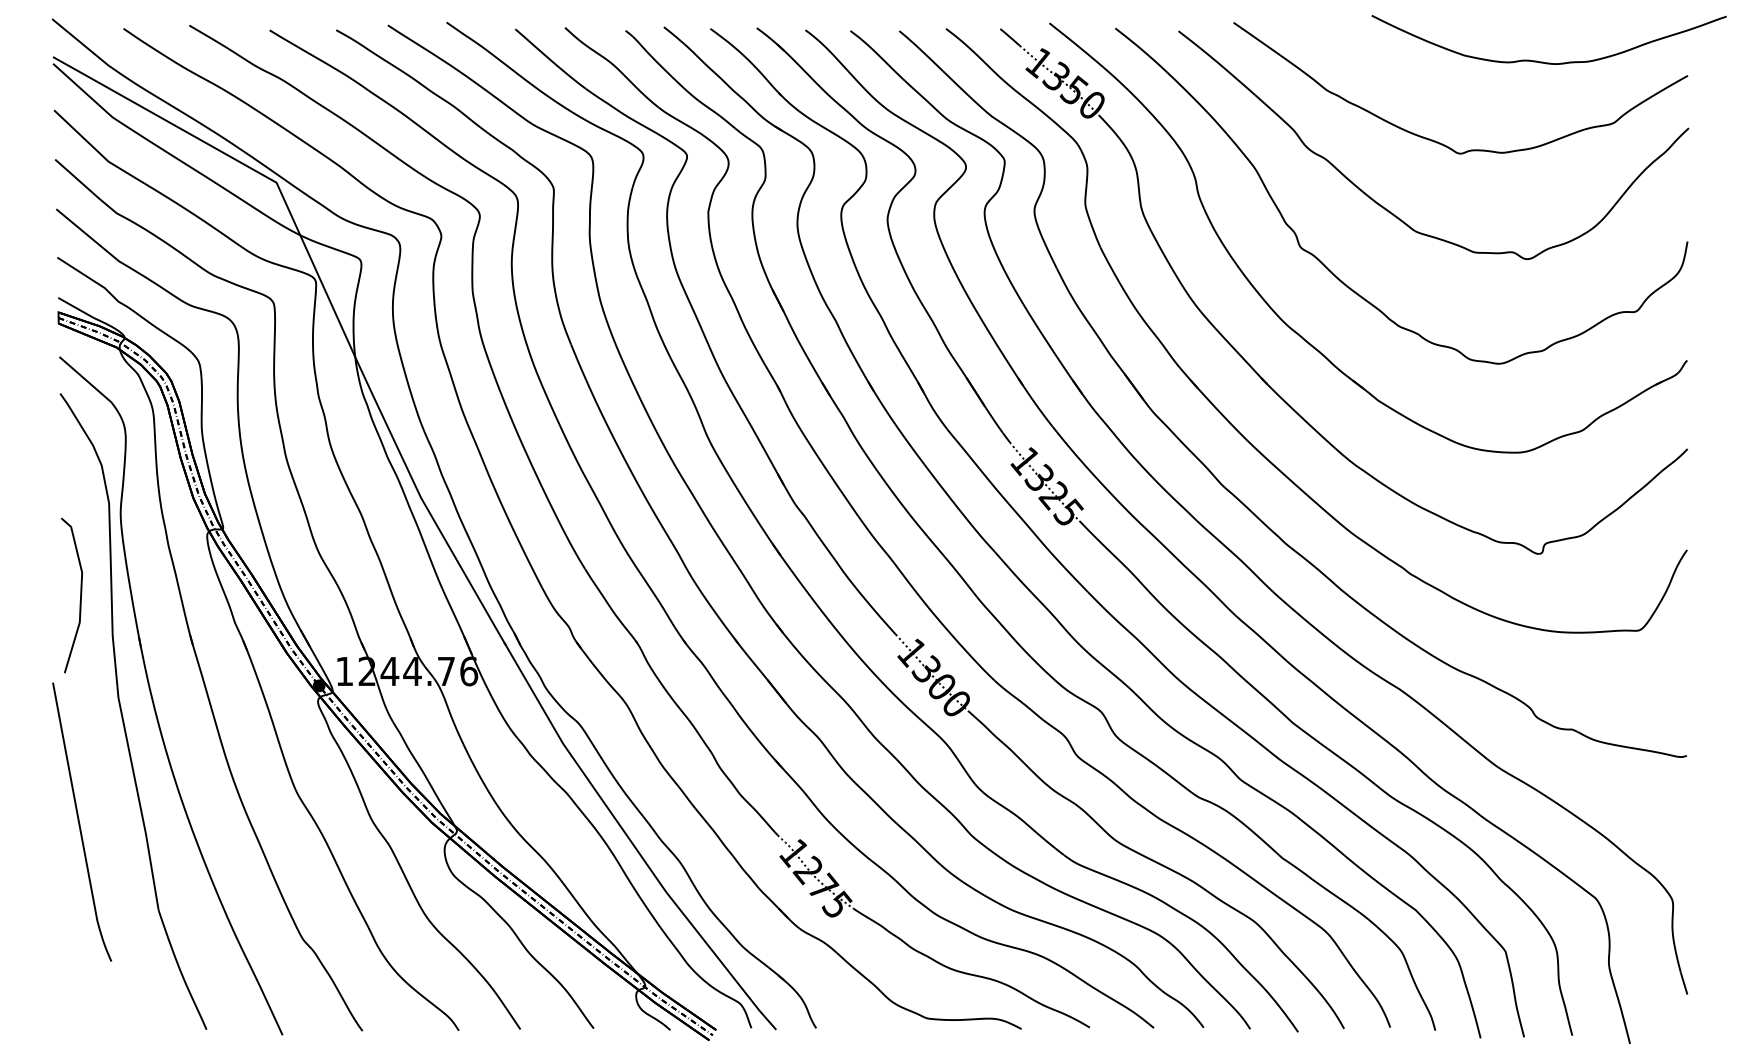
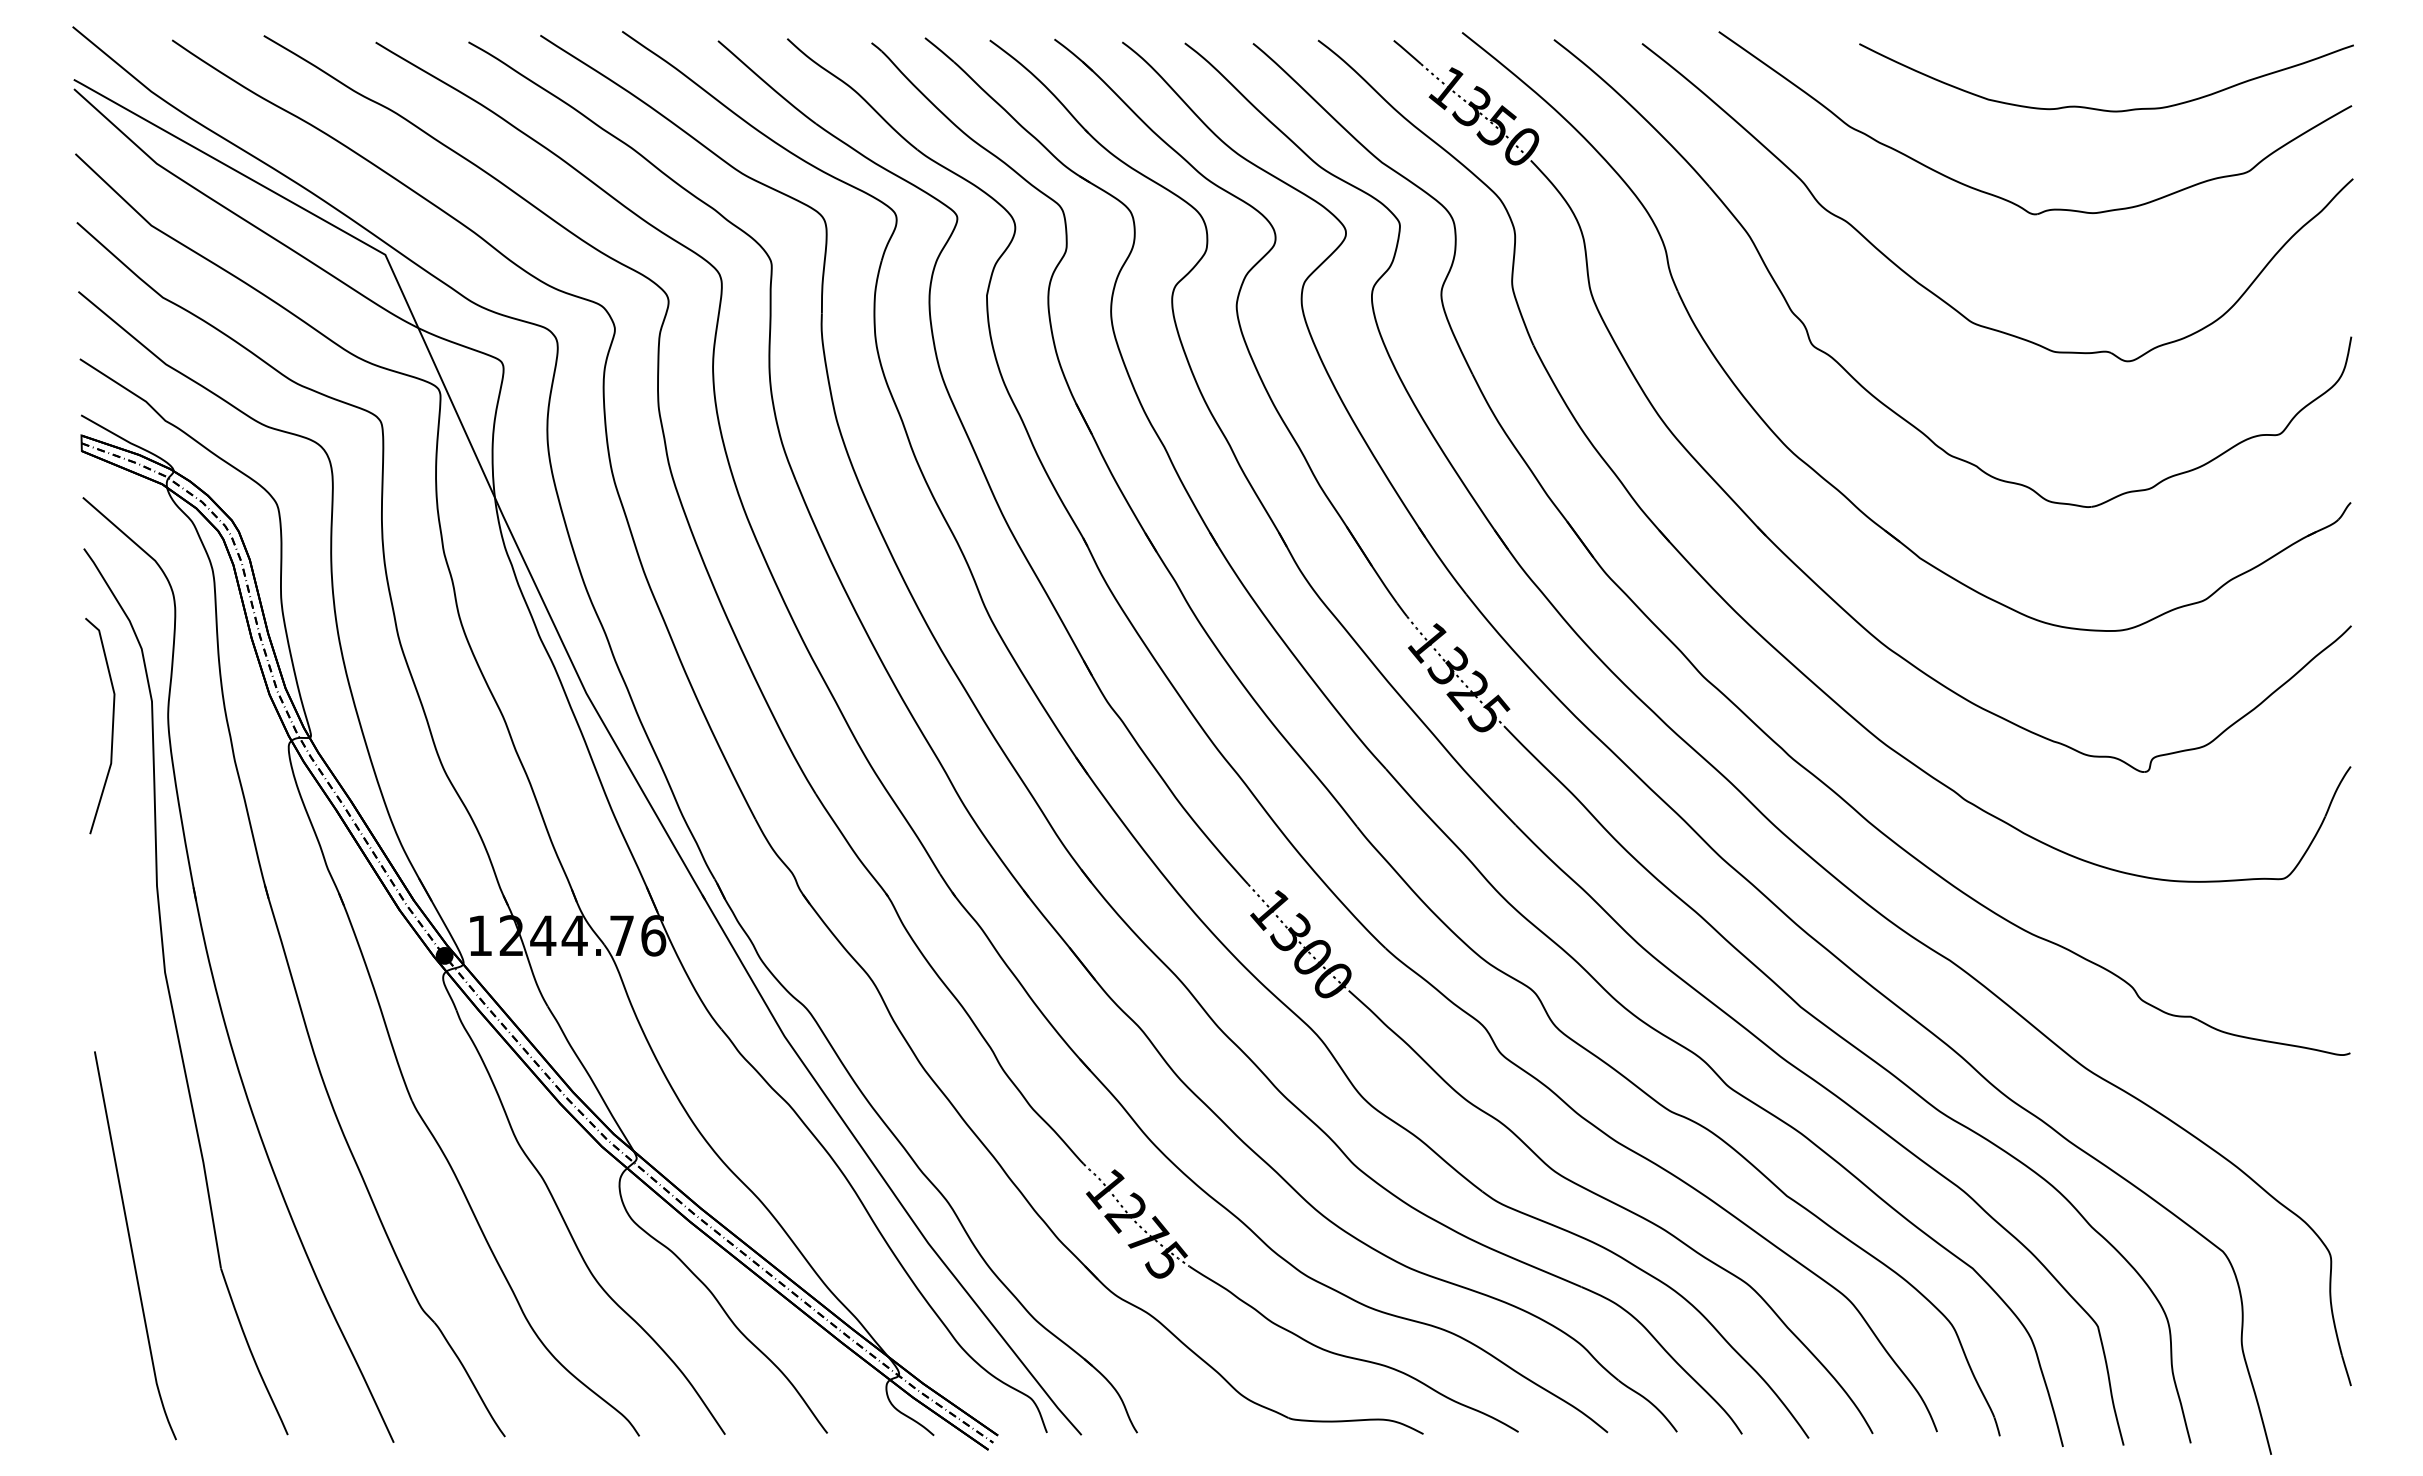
curve: (1543, 61) -> (2098, 108), moved
line: (80, 598) -> (111, 729), moved
curve: (80, 822) -> (132, 1246), moved

